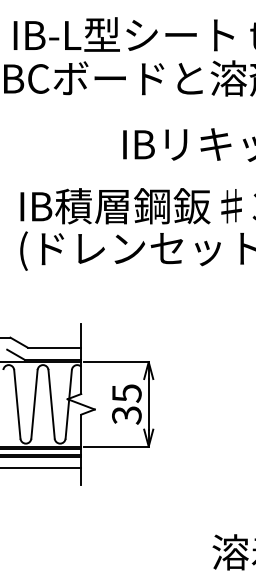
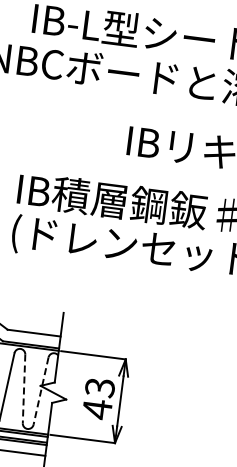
line: (51, 404) -> (23, 389), solid -> dashed
line: (68, 404) -> (40, 391), solid -> dashed
text: (126, 404) -> (98, 398), 35 -> 43

